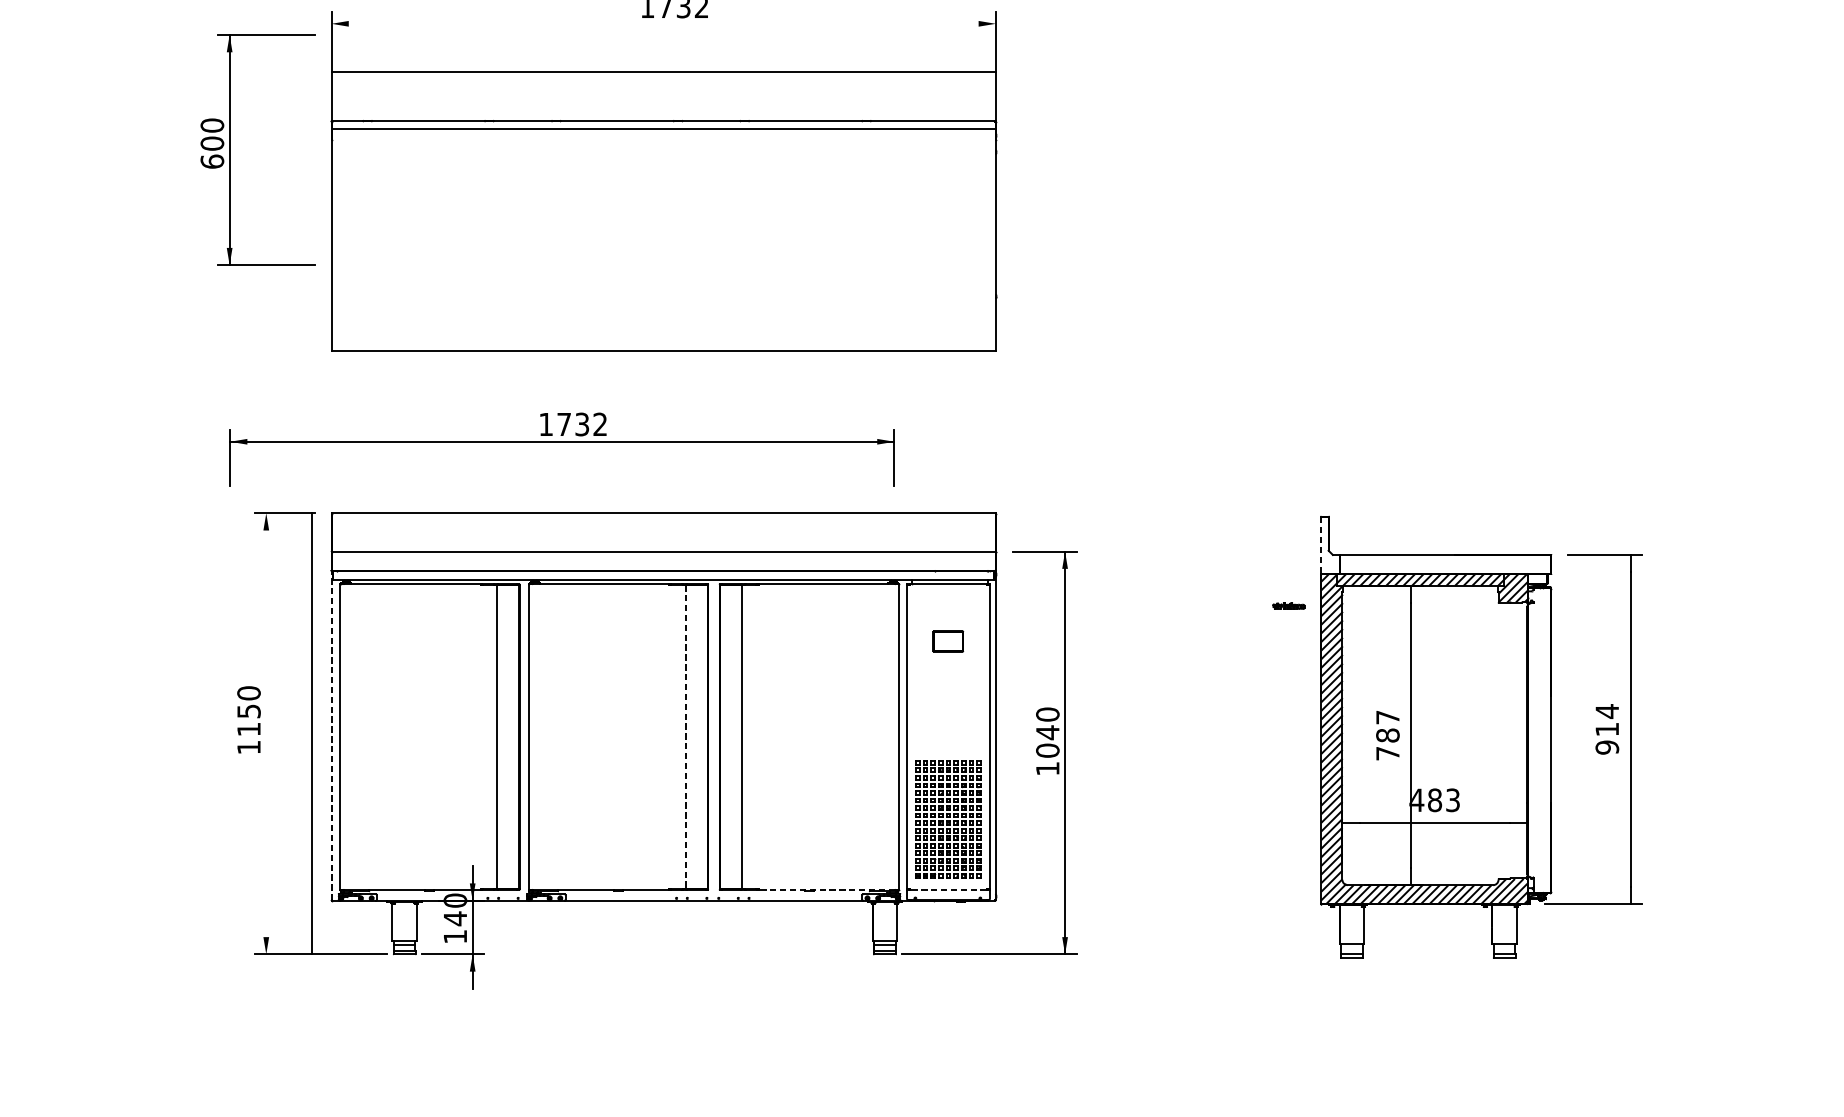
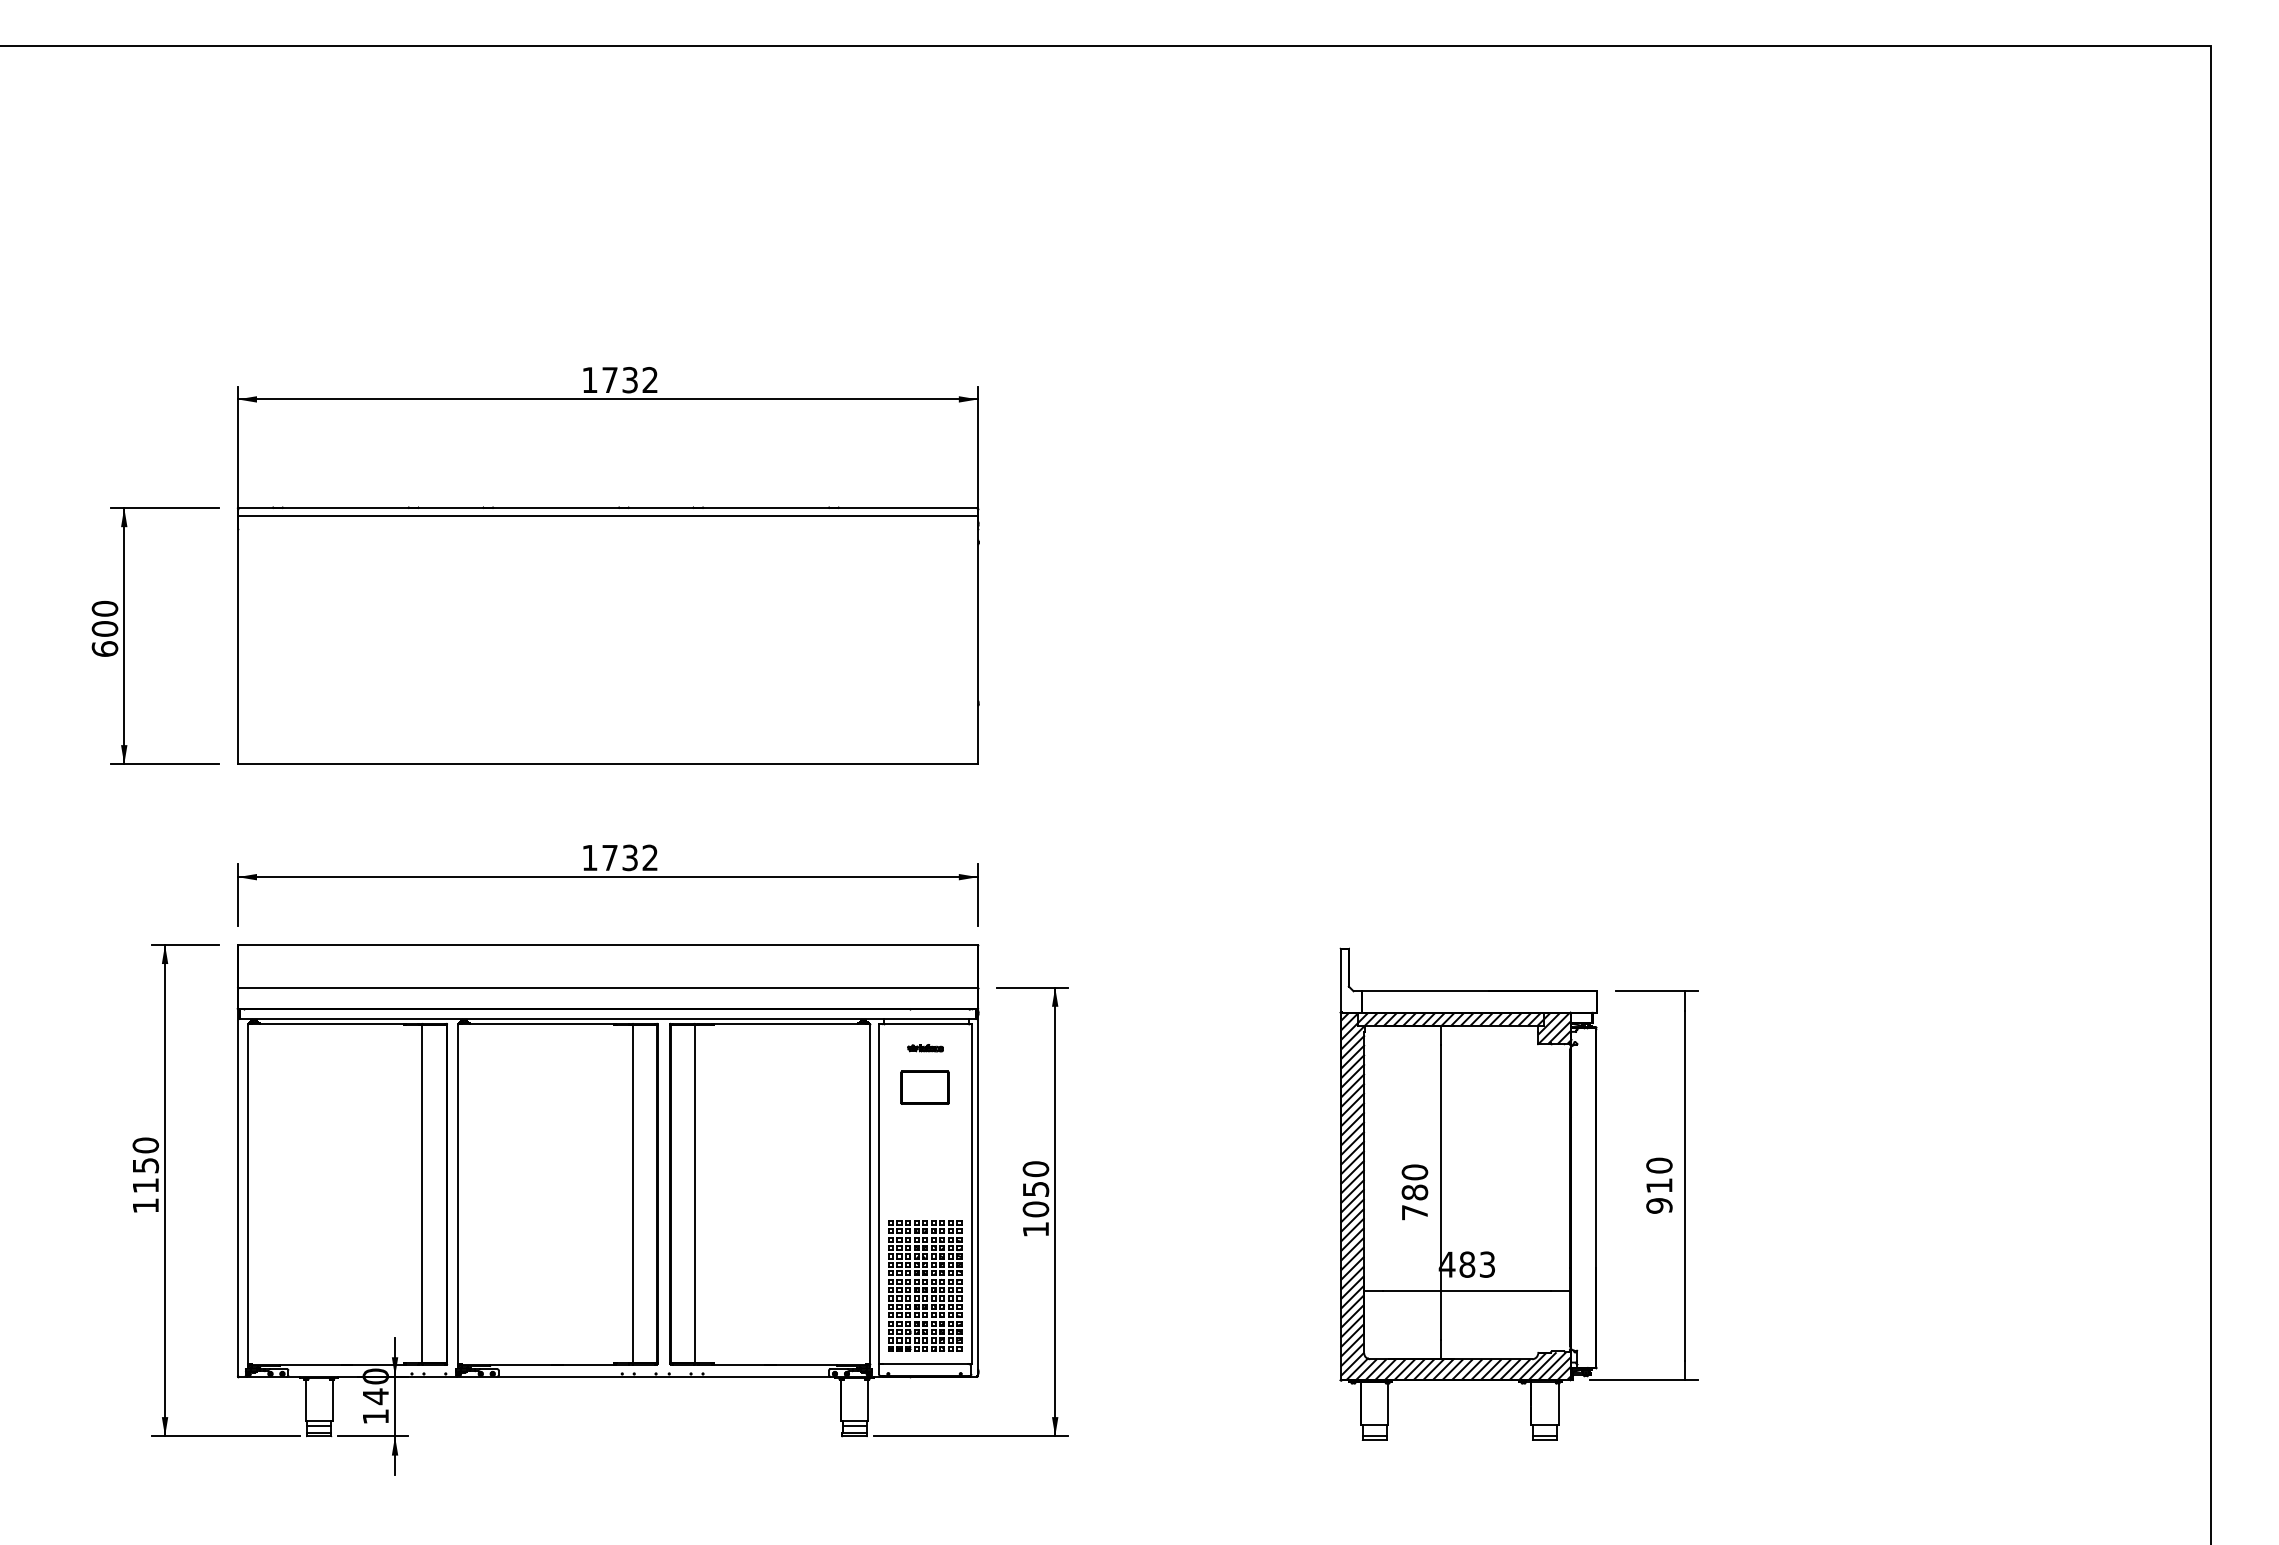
line: (663, 72) -> (607, 399), moved
part: (229, 149) -> (124, 635), moved
part: (561, 442) -> (607, 877), moved
line: (1321, 545) -> (1340, 980), dashed -> solid
part: (1288, 606) -> (925, 1048), moved
part: (947, 641) -> (924, 1087), size x1.43
text: (1607, 711) -> (1659, 1165), 914 -> 910
text: (1387, 717) -> (1414, 1172), 787 -> 780
text: (1048, 732) -> (1036, 1189), 1040 -> 1050
line: (312, 733) -> (165, 1190), moved
line: (332, 735) -> (238, 1192), dashed -> solid
line: (685, 737) -> (632, 1194), dashed -> solid
line: (826, 889) -> (789, 1364), dashed -> solid
line: (948, 889) -> (925, 1364), dashed -> solid

